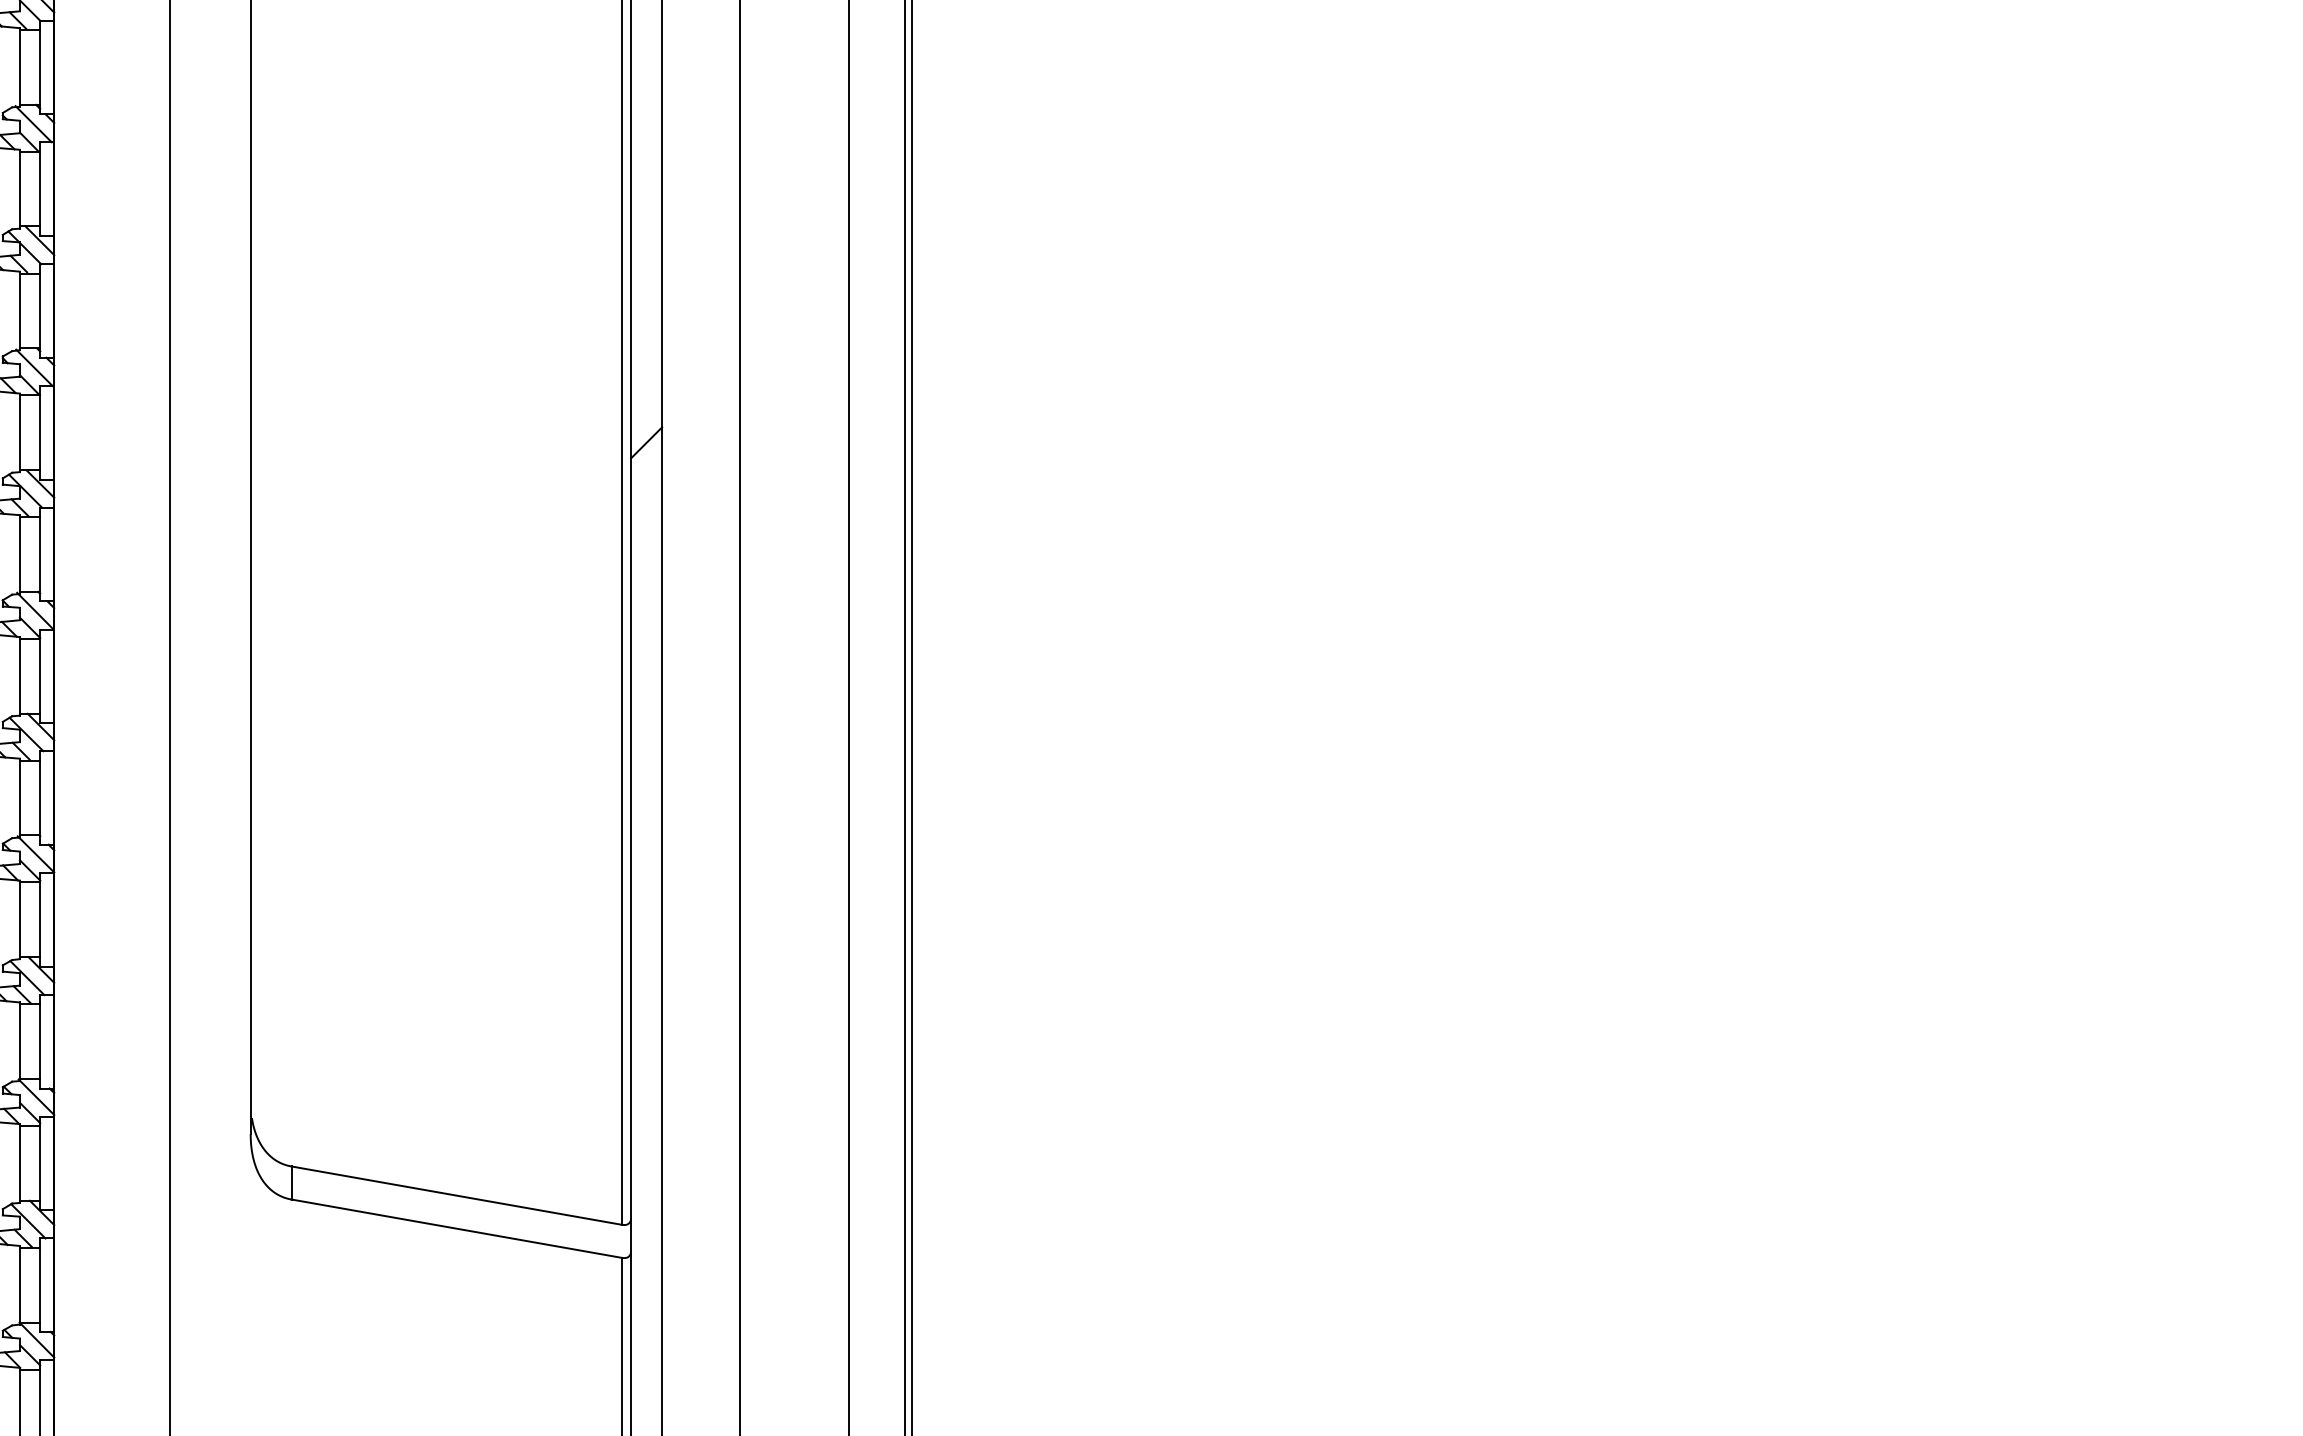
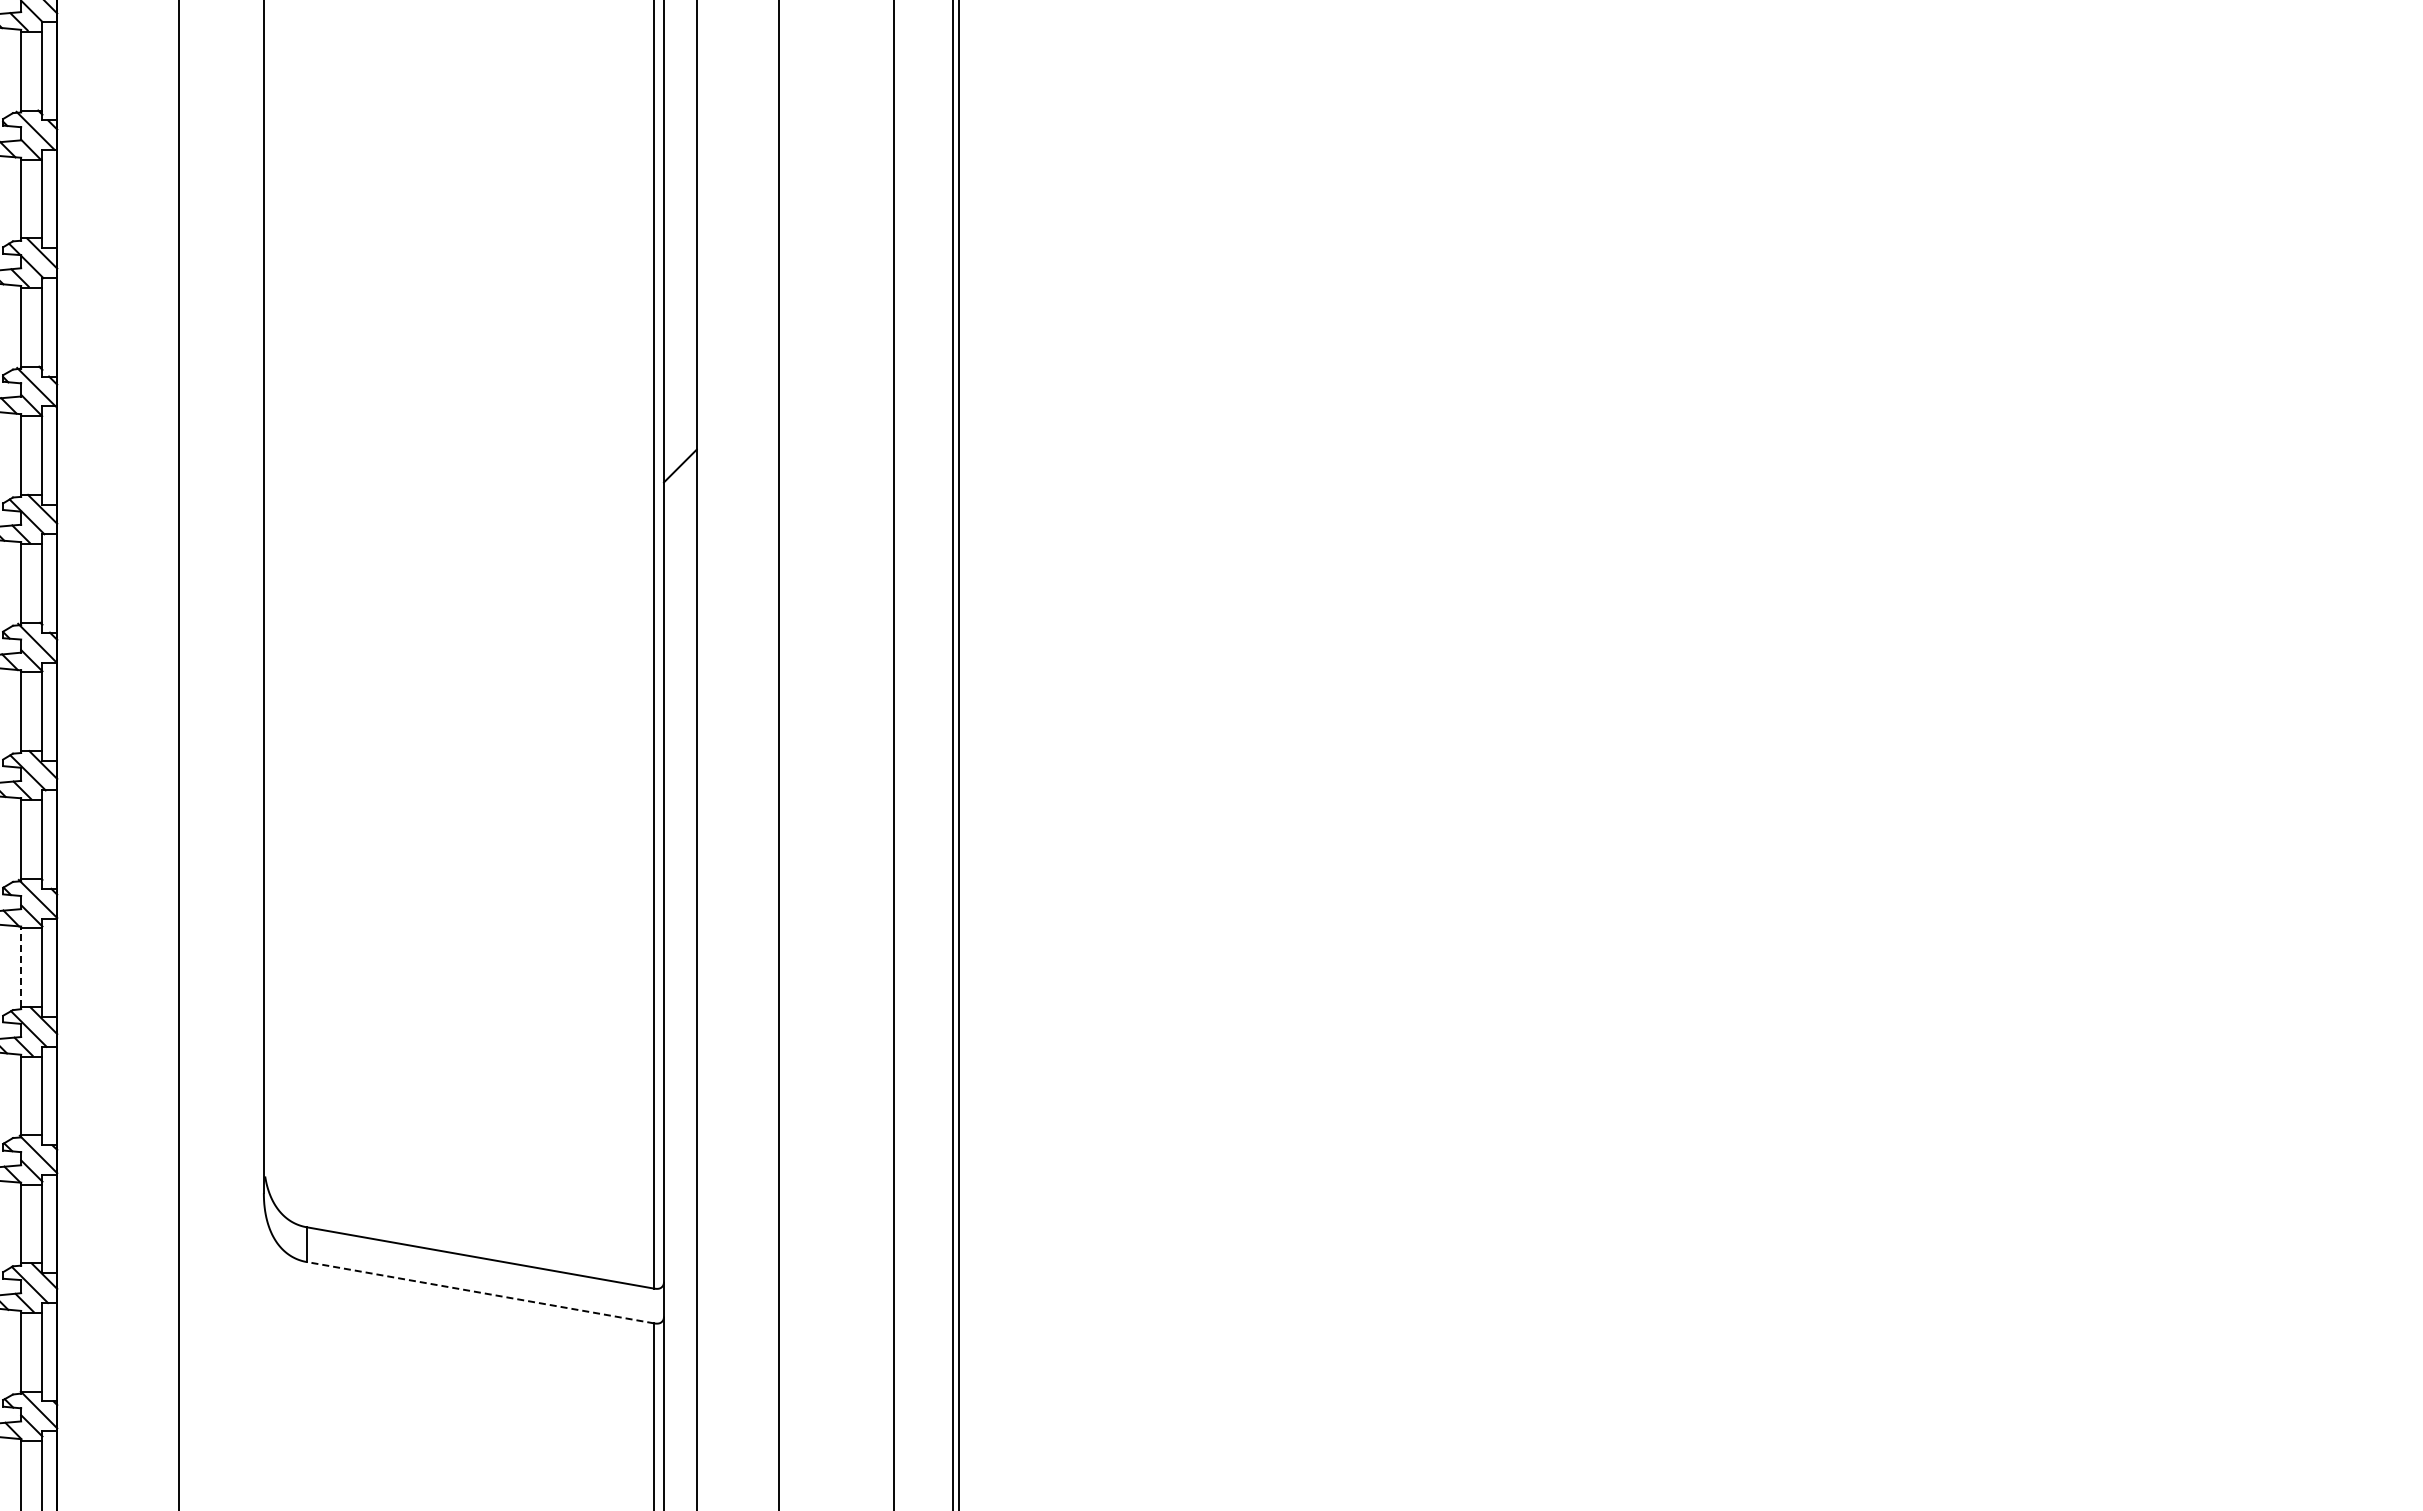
line: (20, 919) -> (21, 967), solid -> dashed
line: (456, 1228) -> (480, 1292), solid -> dashed

